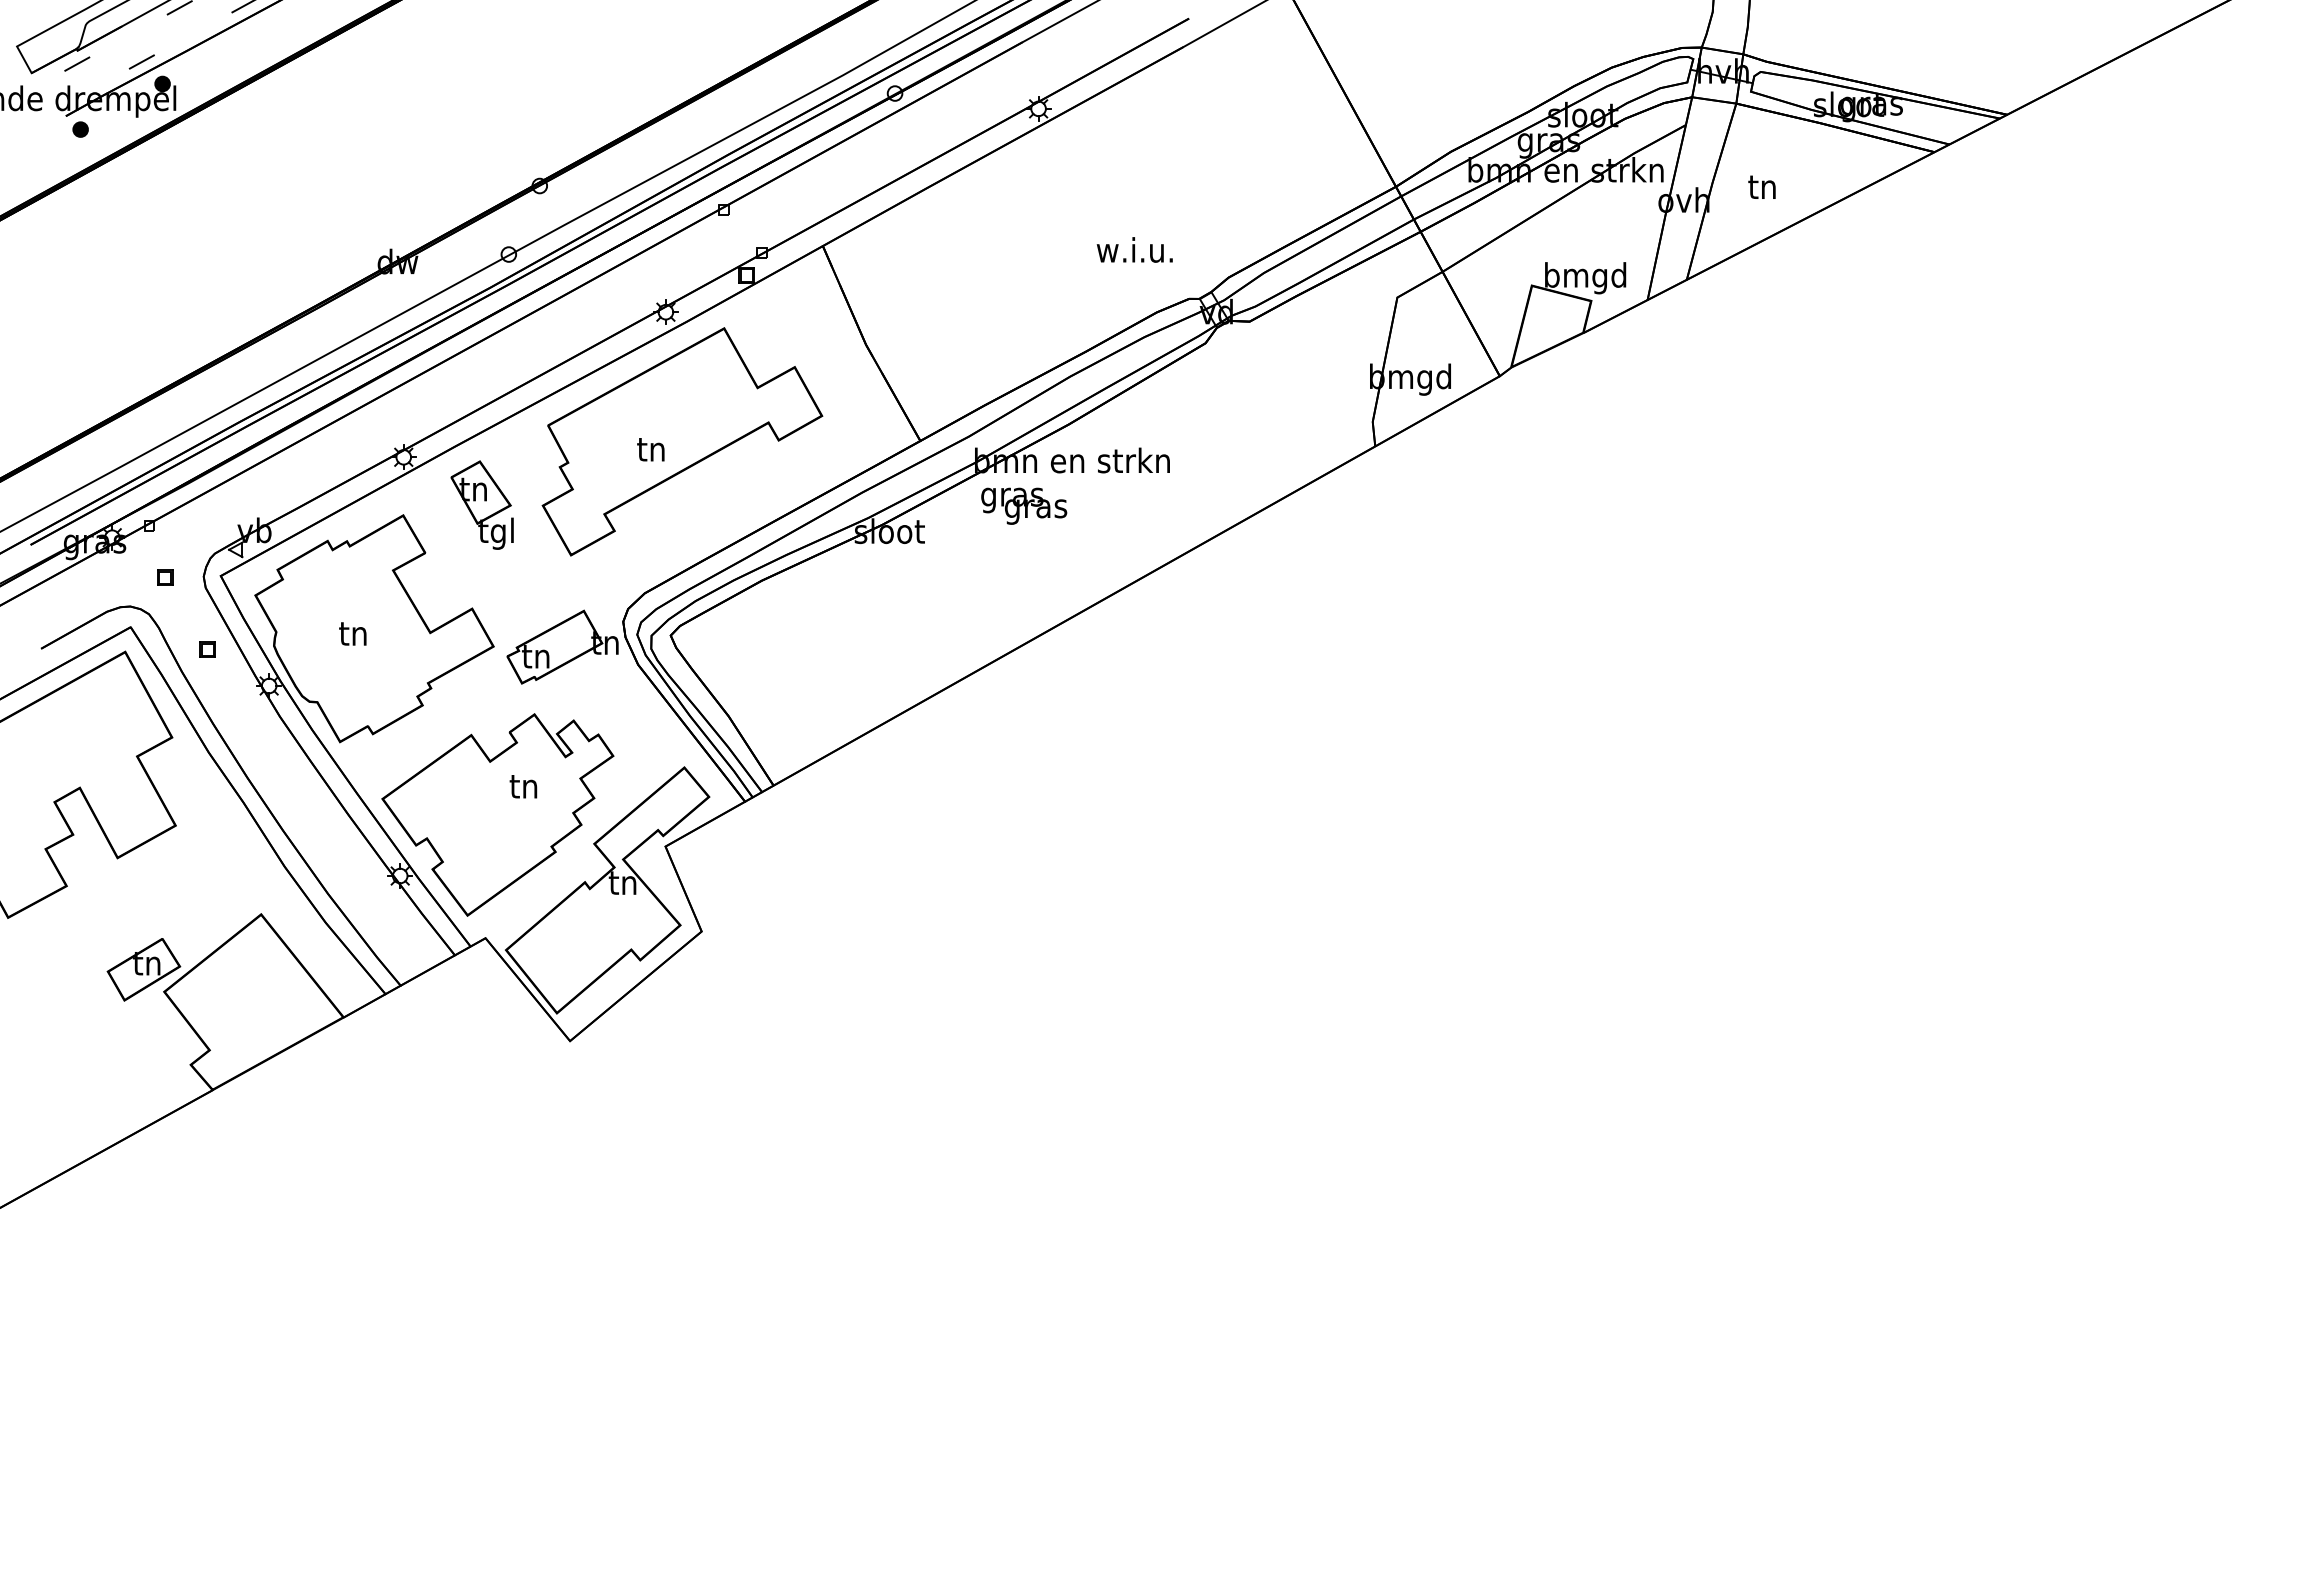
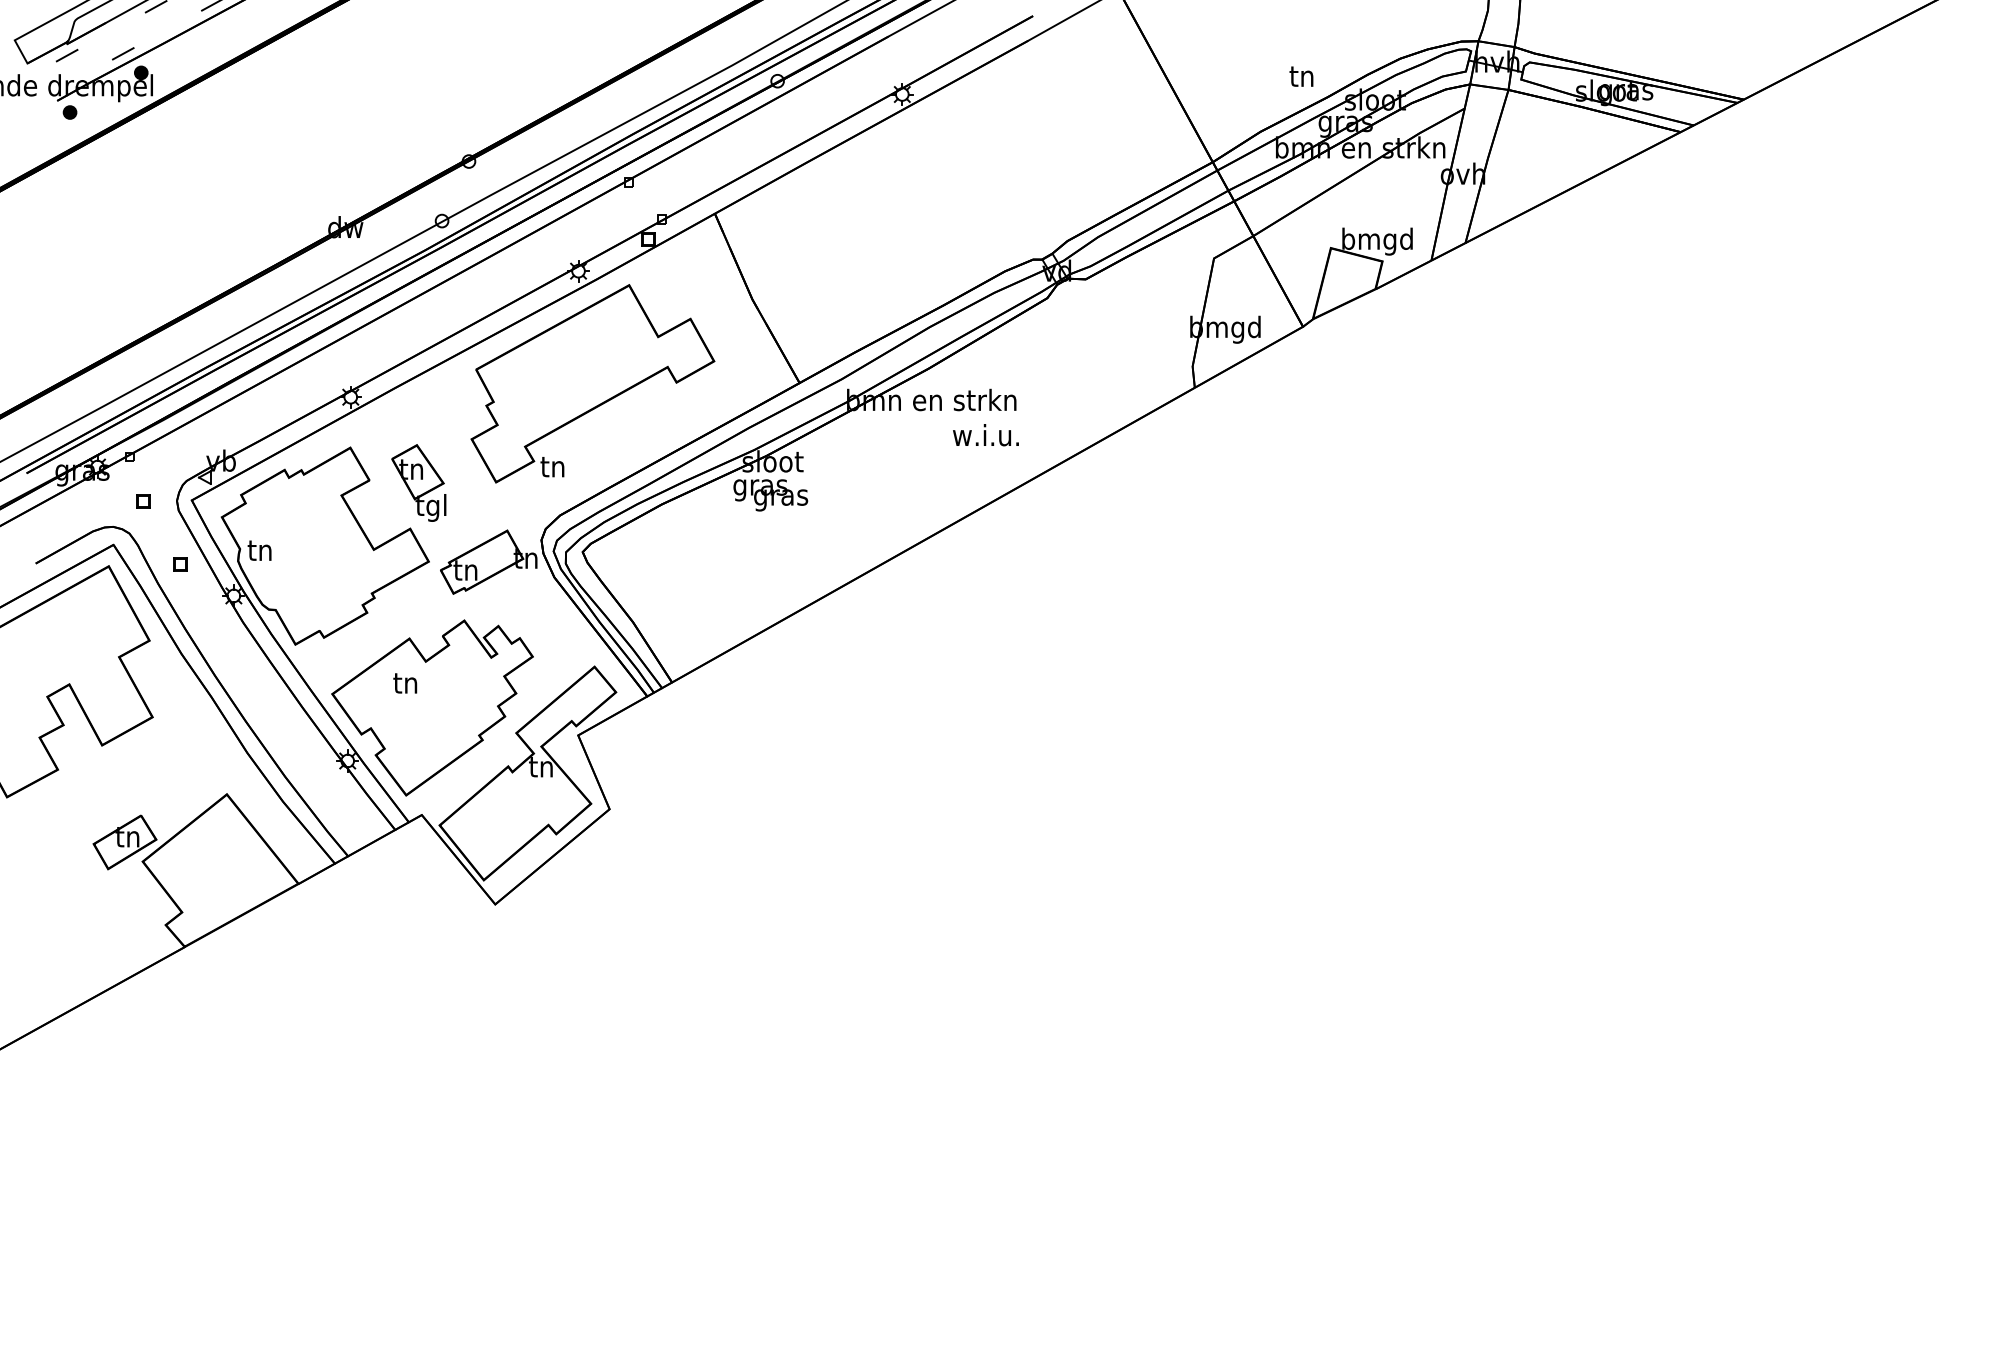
text: (1761, 186) -> (1301, 75), moved
text: (1134, 249) -> (985, 434), moved
text: (650, 449) -> (552, 466), moved
part: (481, 504) -> (418, 482), moved
text: (1024, 505) -> (771, 494), moved
text: (352, 633) -> (259, 550), moved
text: (523, 786) -> (405, 683), moved

